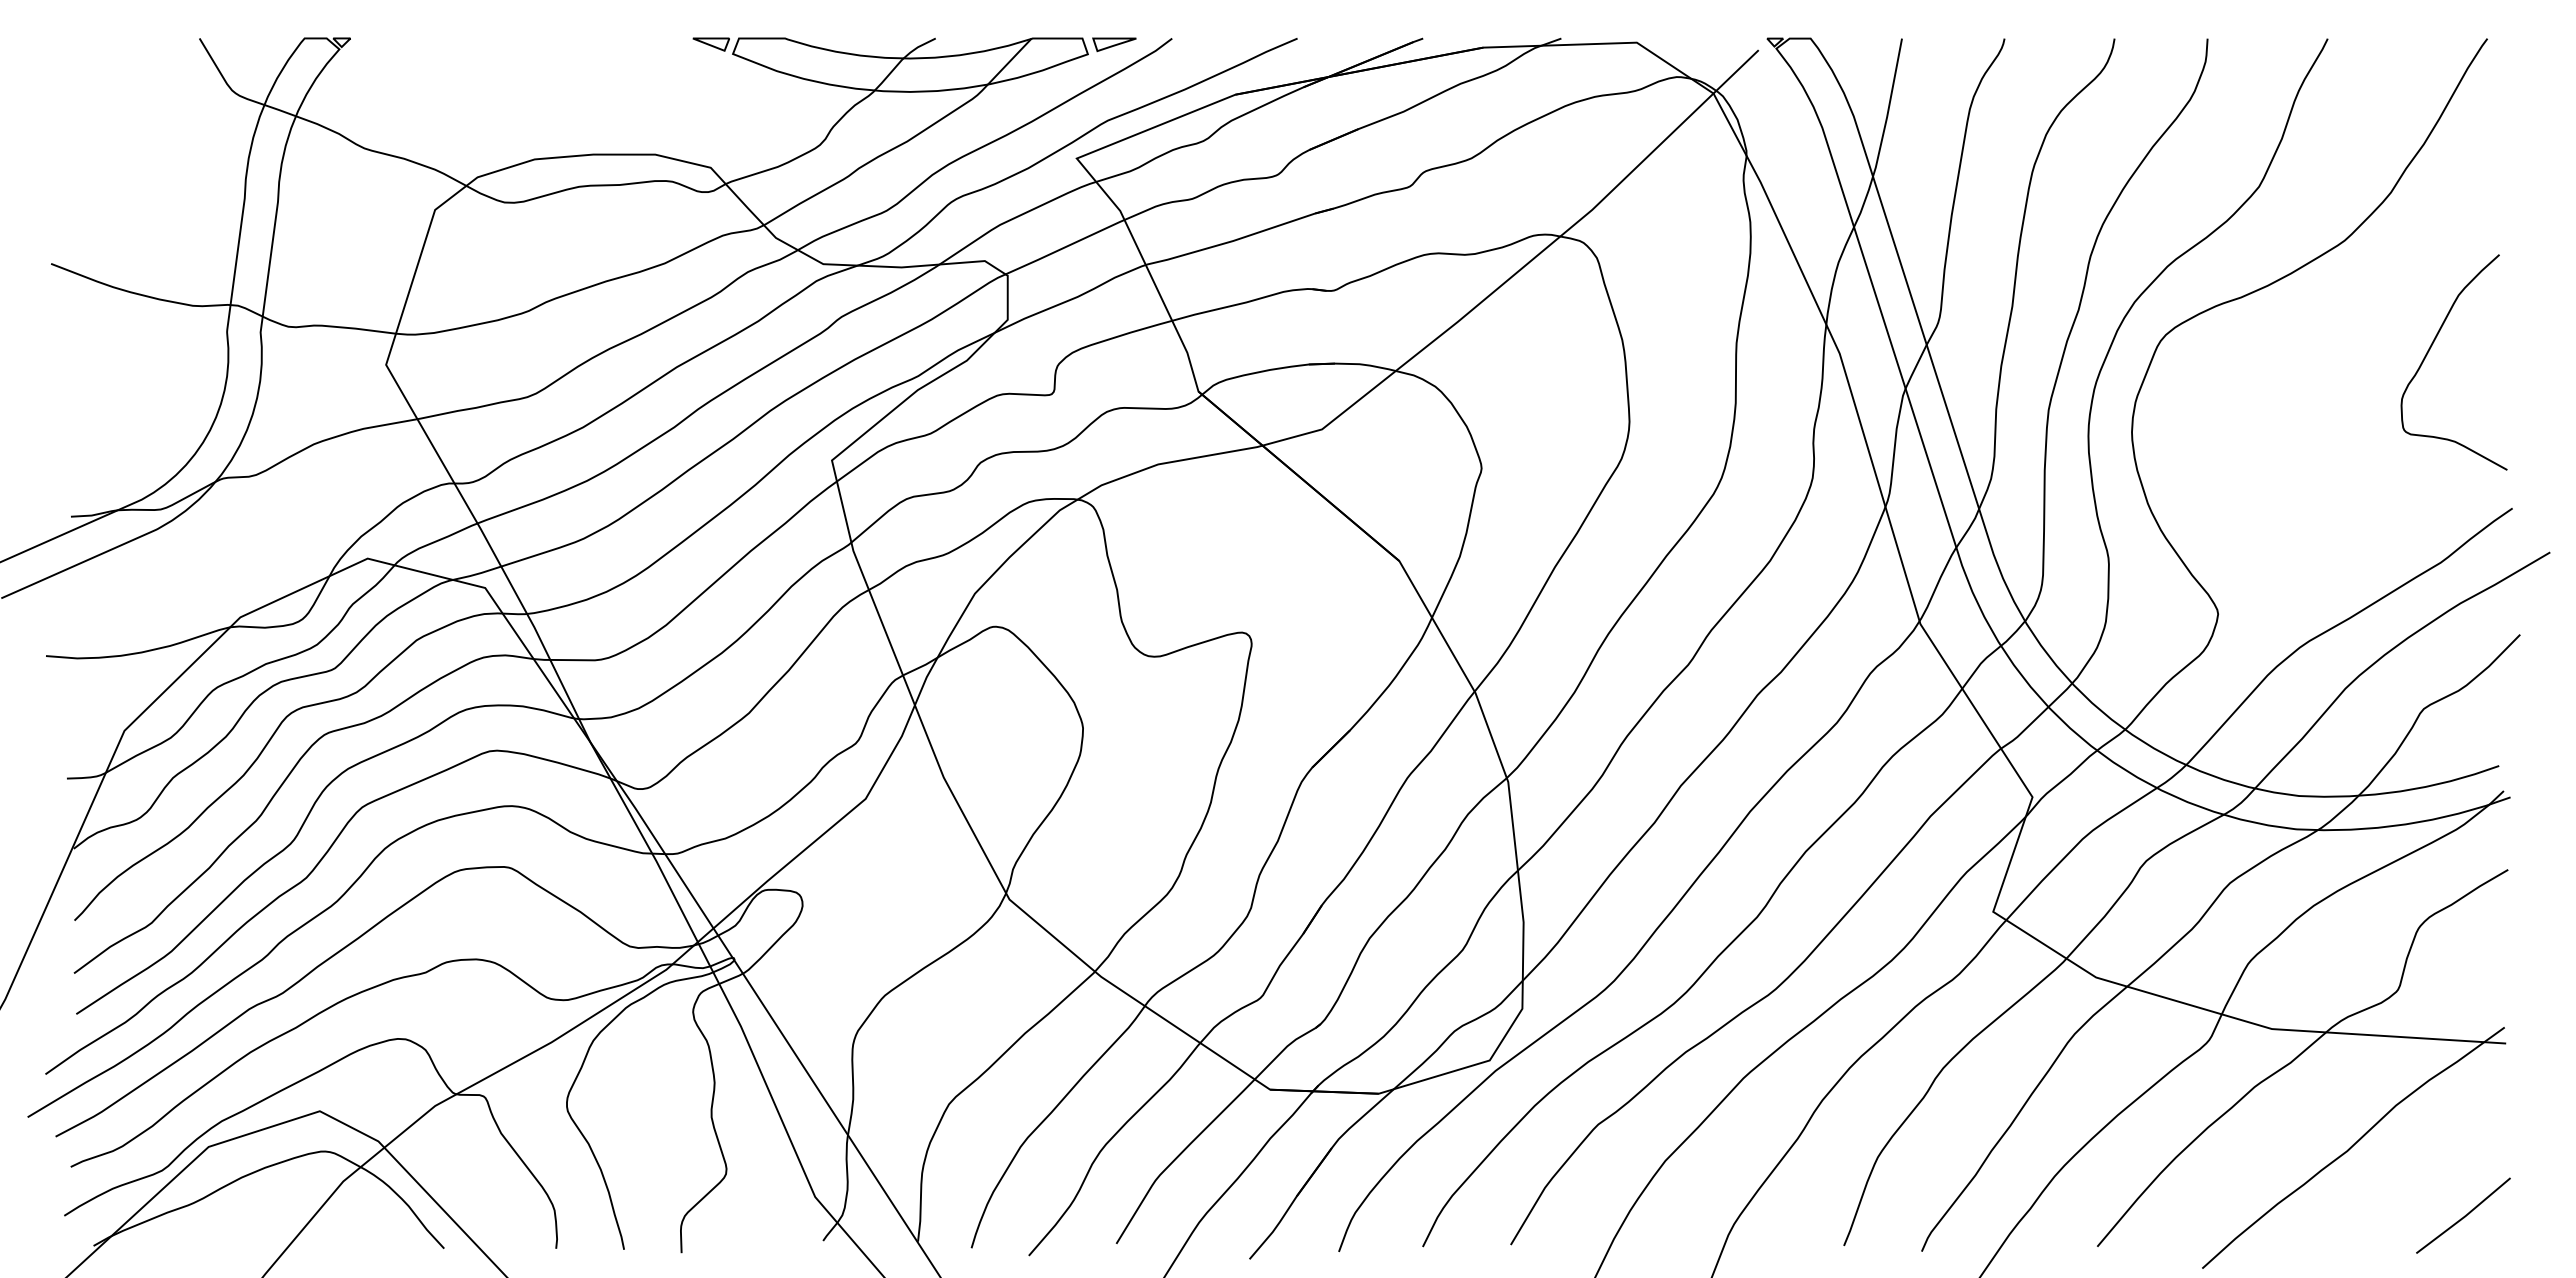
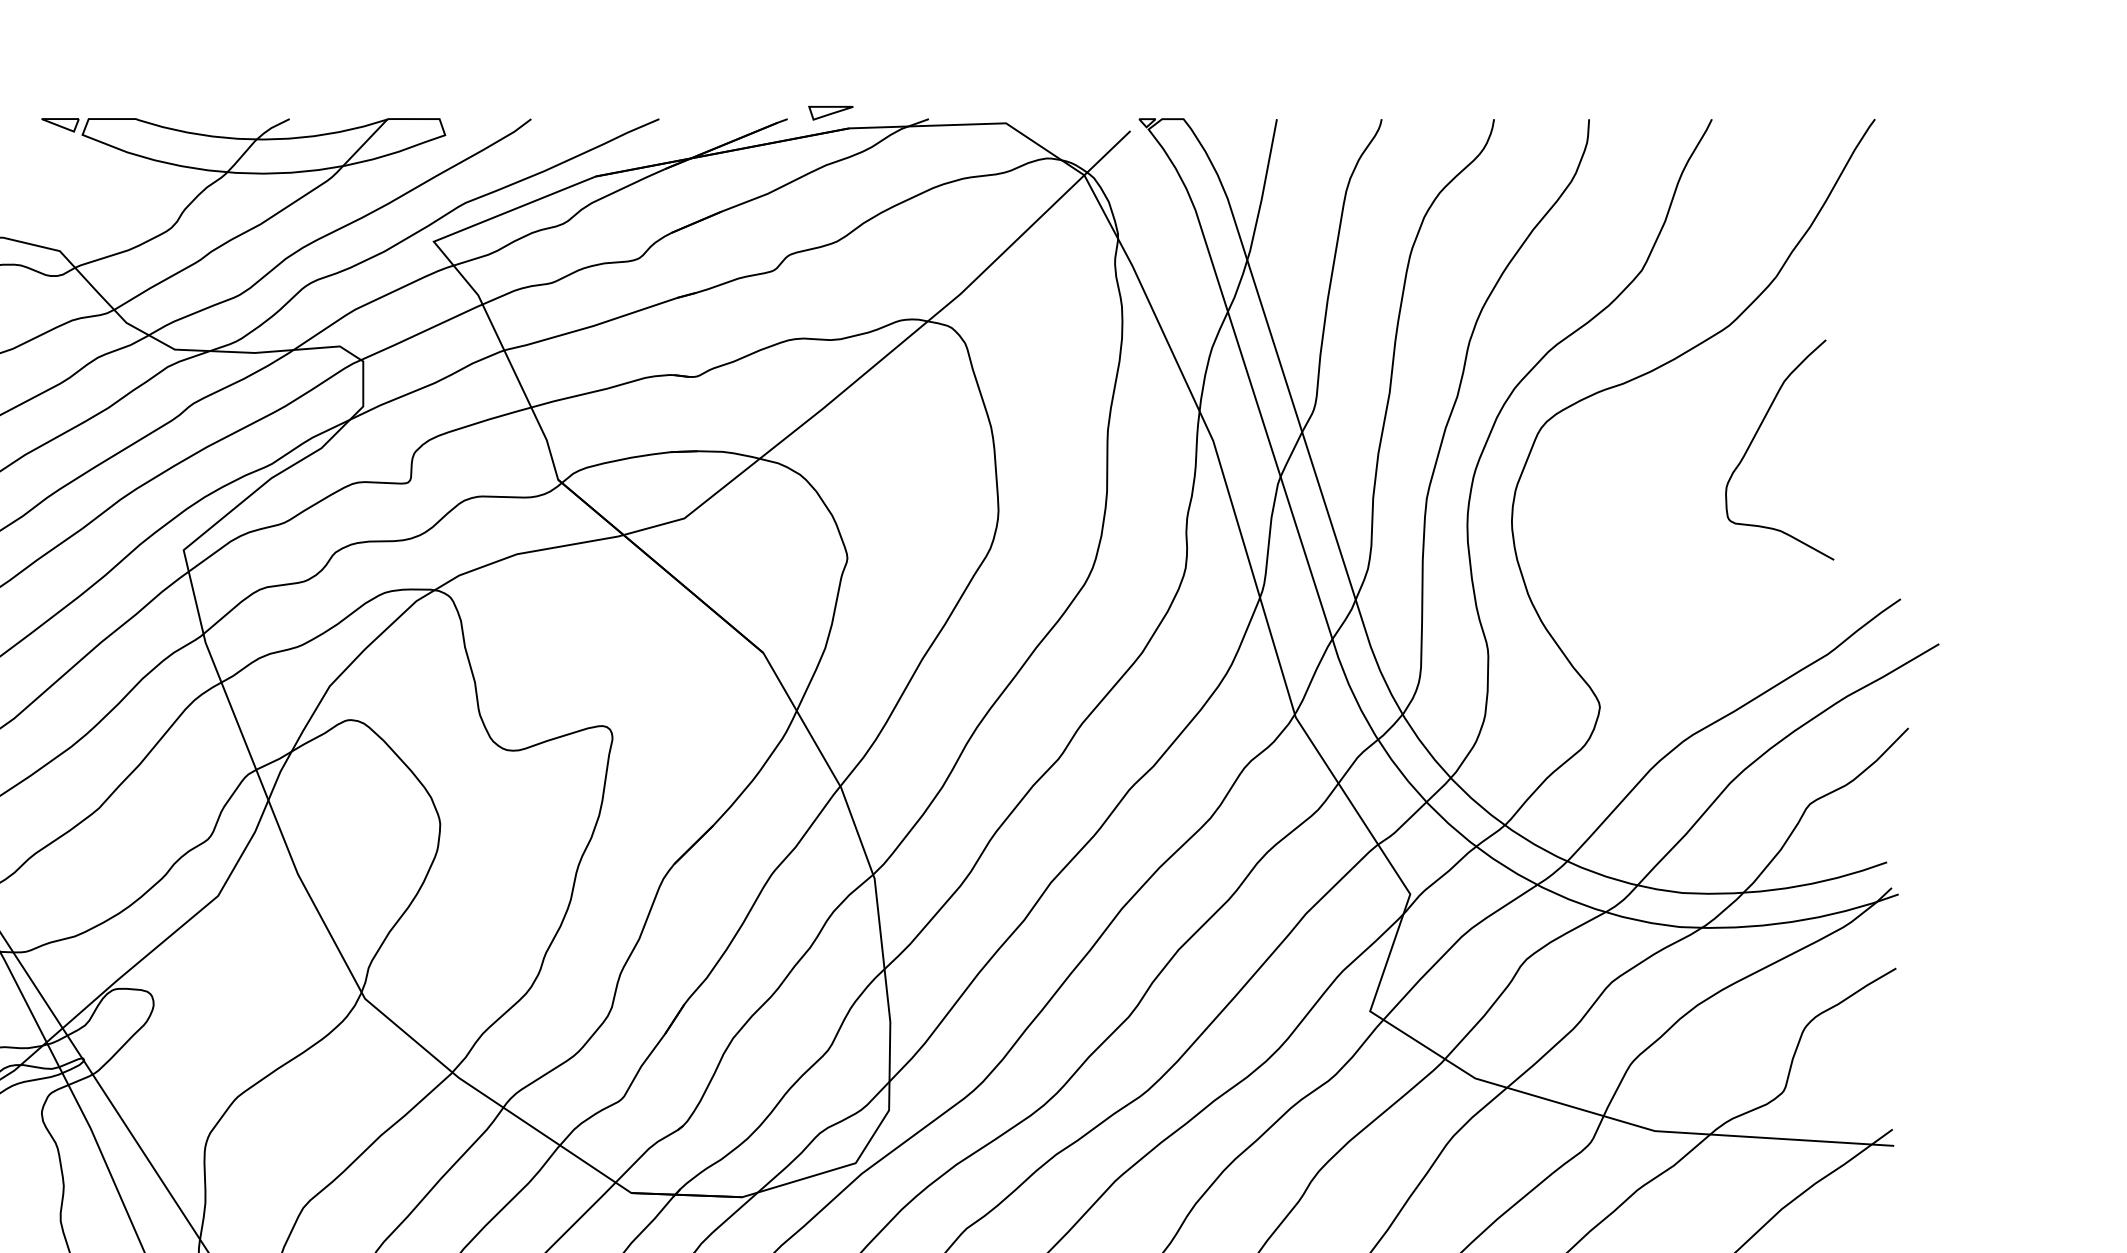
part: (1114, 44) -> (830, 112), moved
curve: (2429, 351) -> (1754, 438), moved

